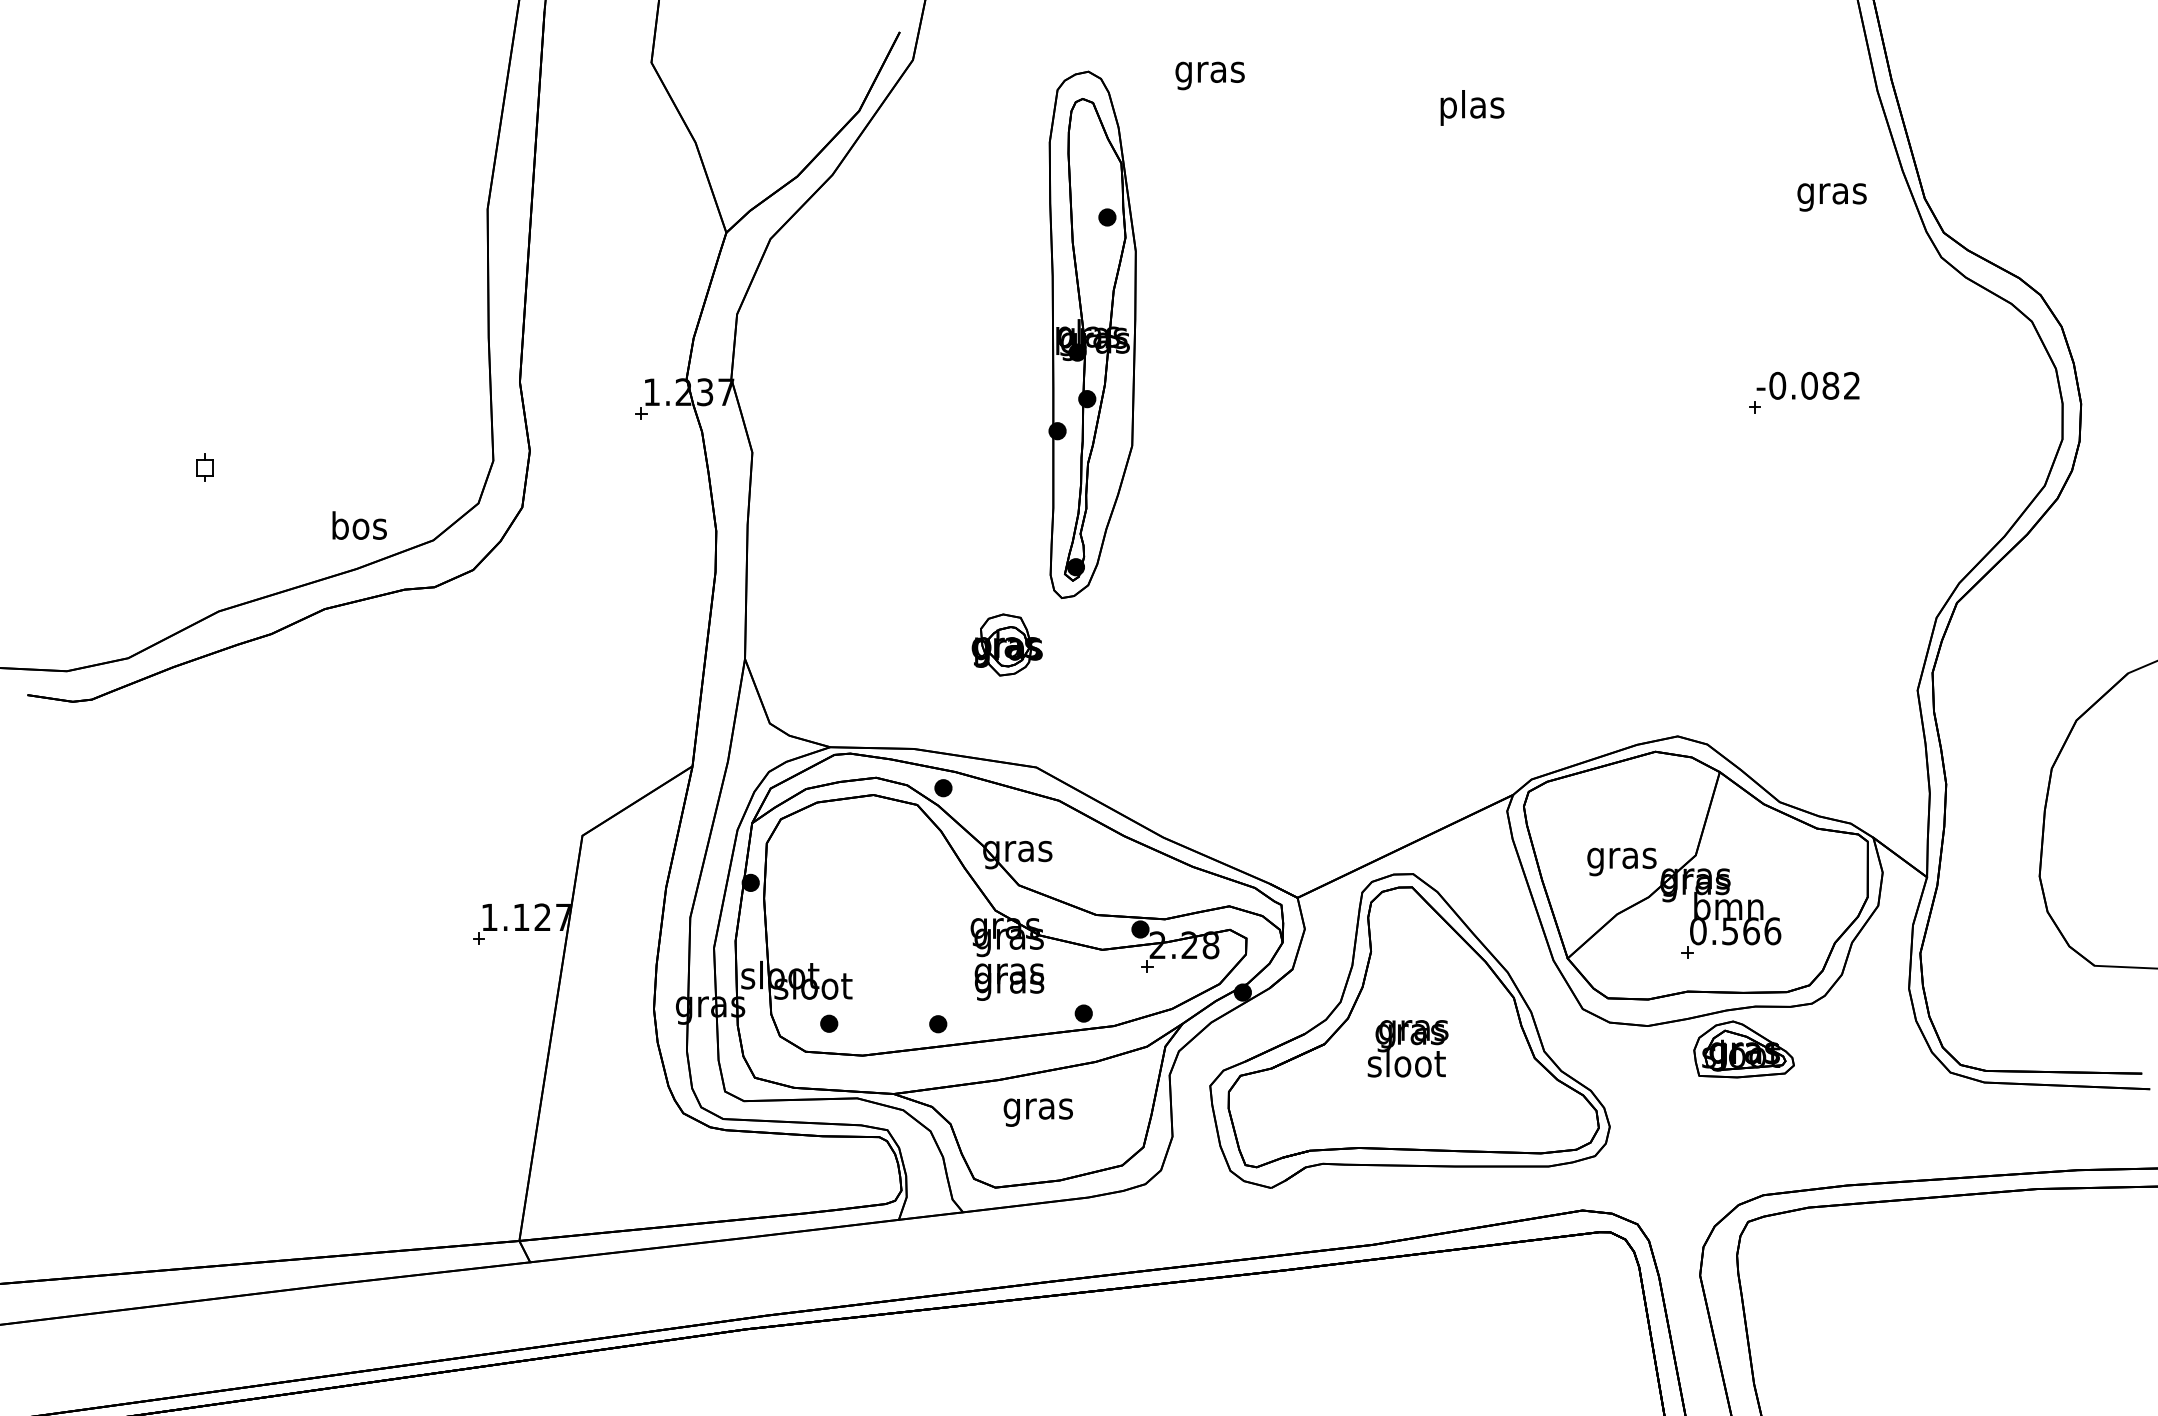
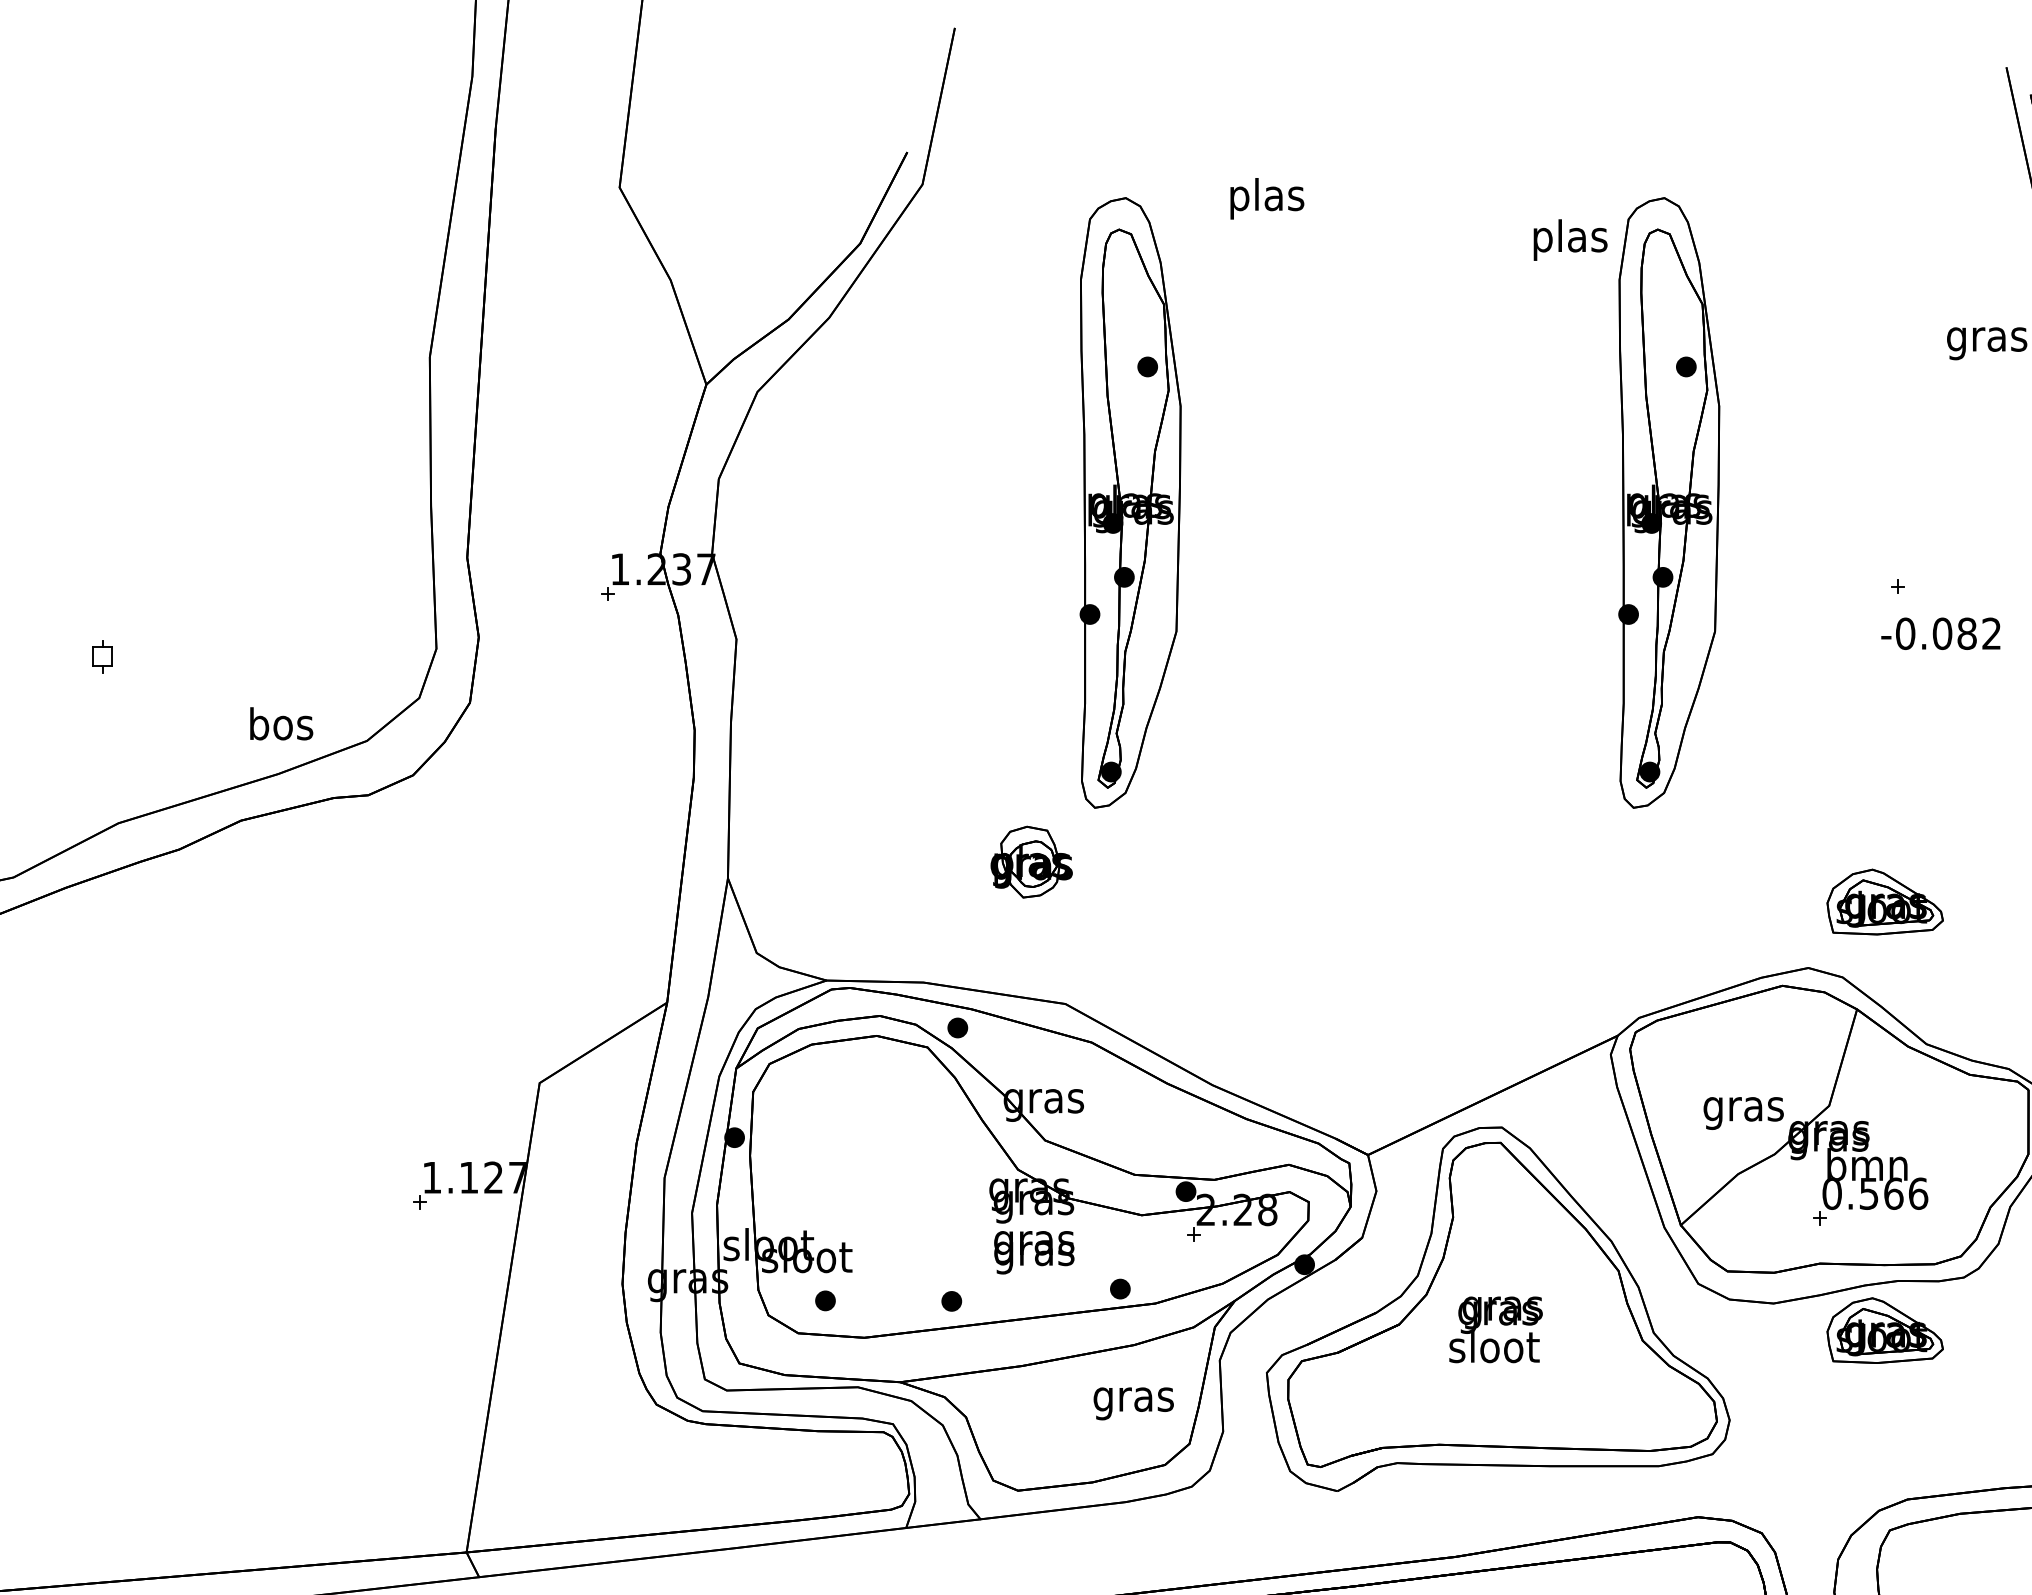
text: (1209, 72) -> (1265, 199), gras -> plas
part: (1557, 334) -> (1669, 502), added
text: (1807, 385) -> (1940, 633), moved
part: (1743, 679) -> (1884, 902), added
text: (1037, 1112) -> (1132, 1403), moved

